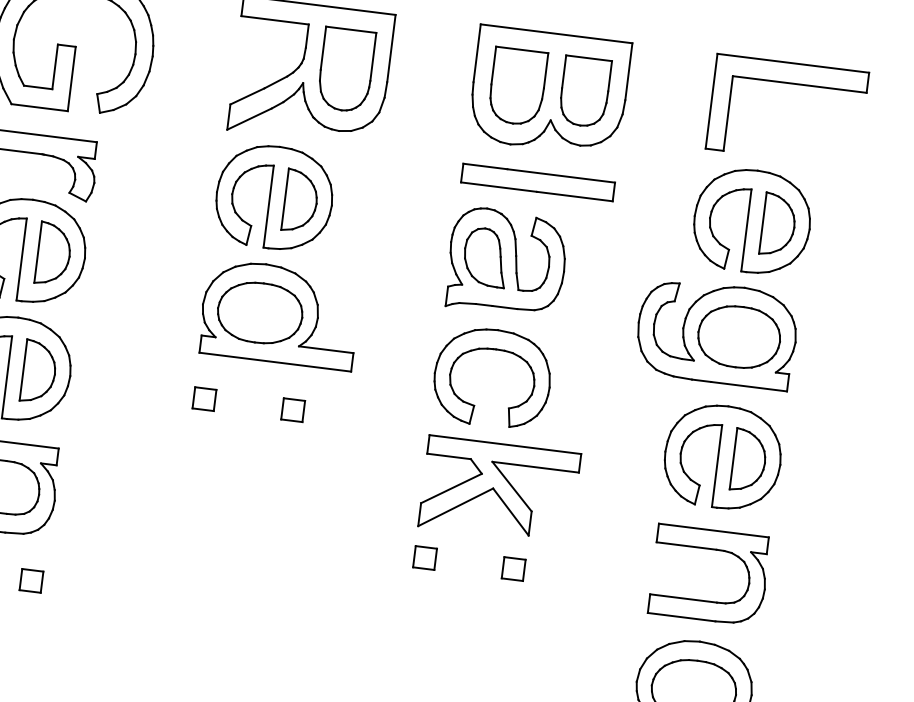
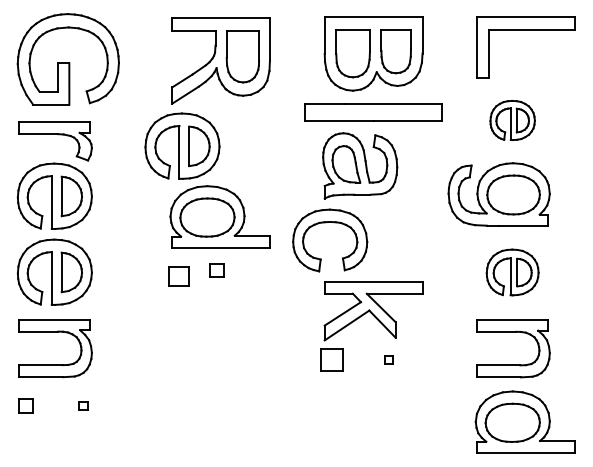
part: (537, 182) -> (373, 112), size x1.4
part: (274, 196) -> (182, 145), moved
part: (751, 221) -> (512, 120), size x0.6
part: (502, 352) -> (334, 223), moved
part: (203, 398) -> (178, 276), size x1.4
part: (292, 409) -> (216, 270), moved
part: (722, 457) -> (512, 272), size x0.7
part: (425, 557) -> (331, 359), size x1.6
part: (513, 568) -> (388, 359), size x0.6
part: (31, 580) -> (83, 405), size x0.6

